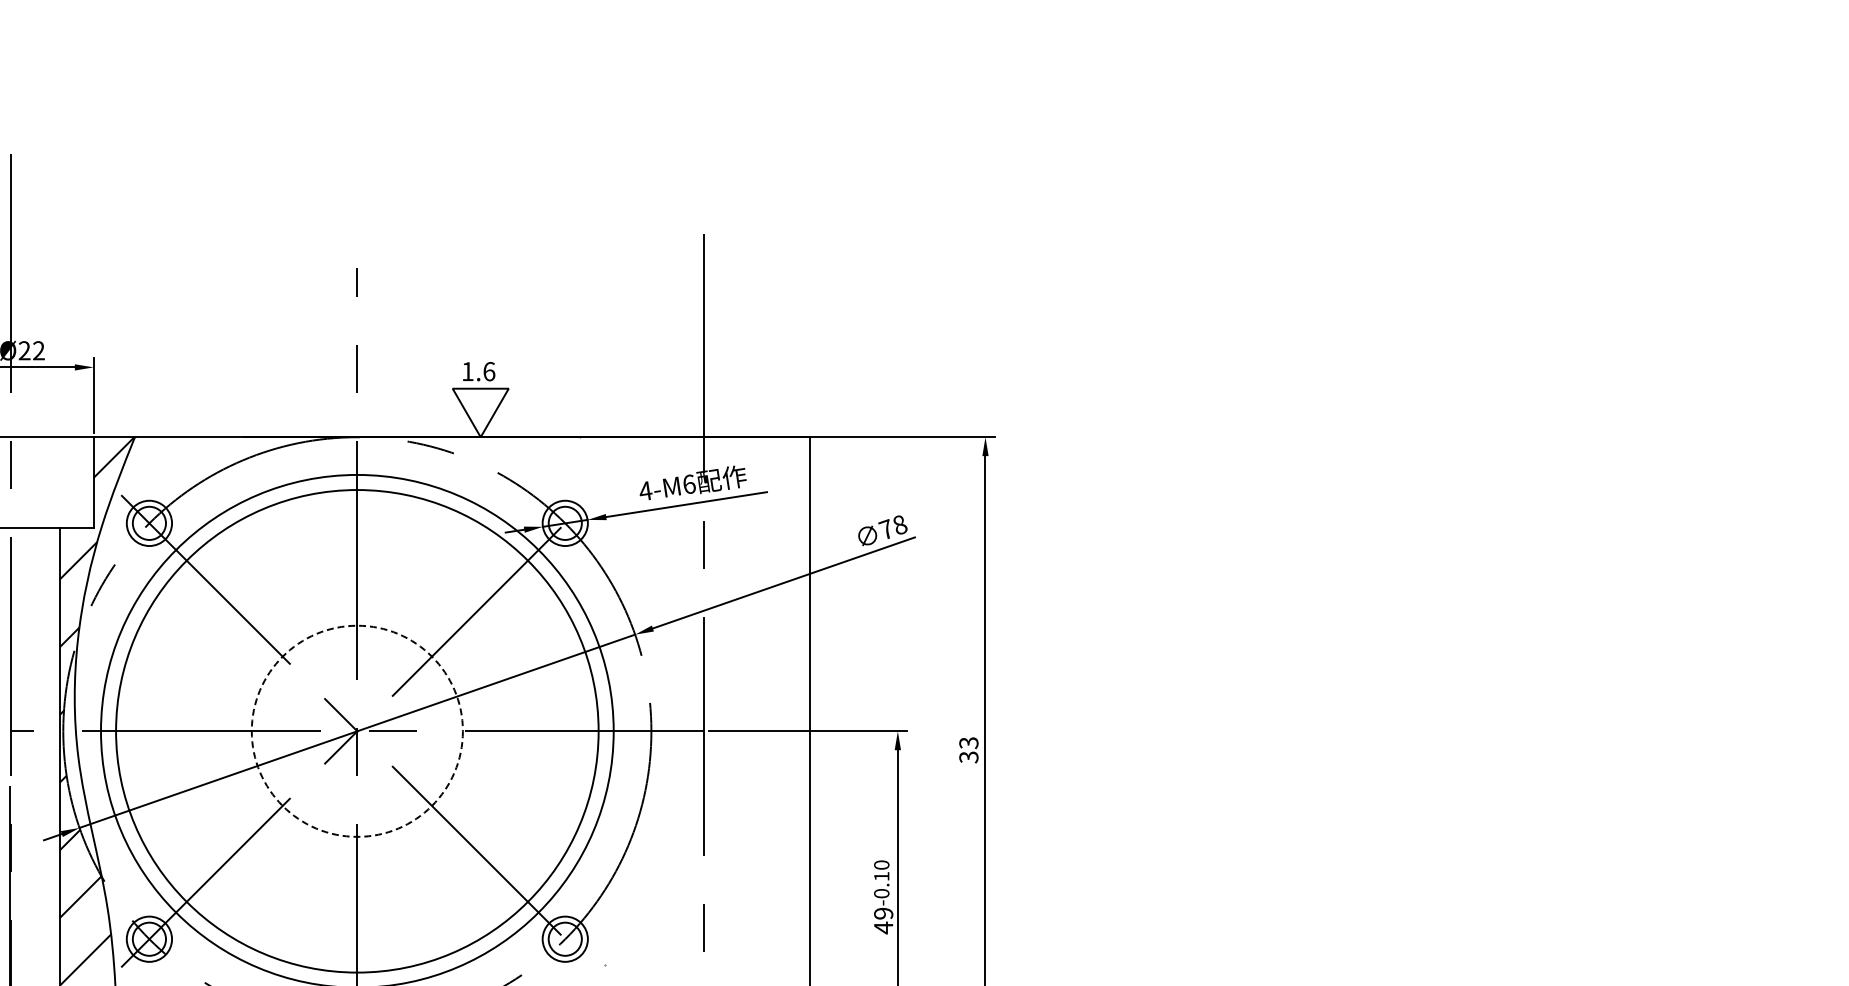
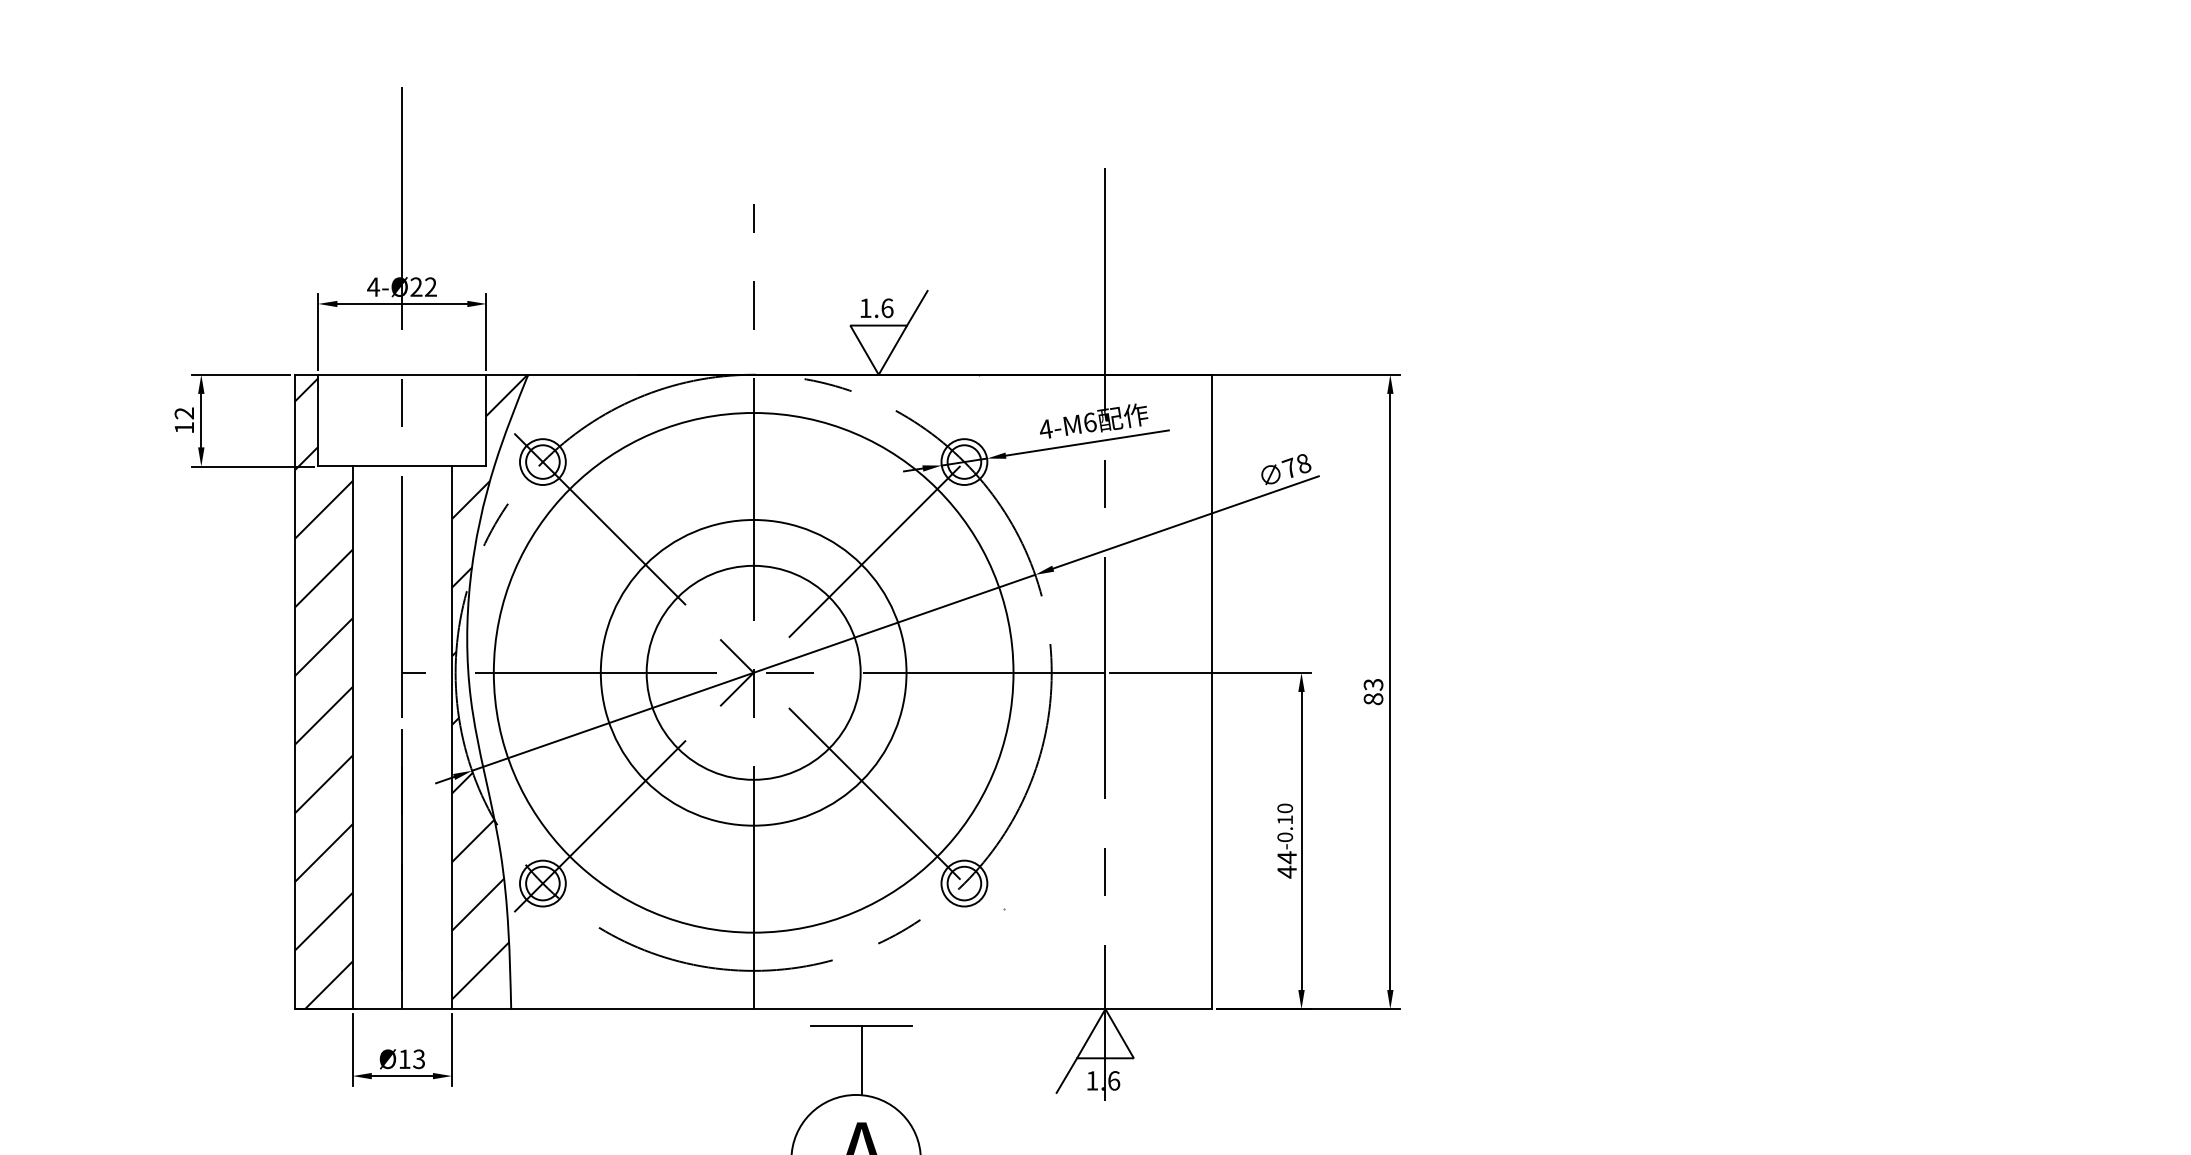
line: (518, 370) -> (917, 307), added
circle: (357, 730) -> (753, 672), dashed -> solid
circle: (357, 730) -> (753, 672), size x0.62
text: (968, 757) -> (1373, 699), 33 -> 83
text: (883, 913) -> (1286, 857), 49 -> 44

